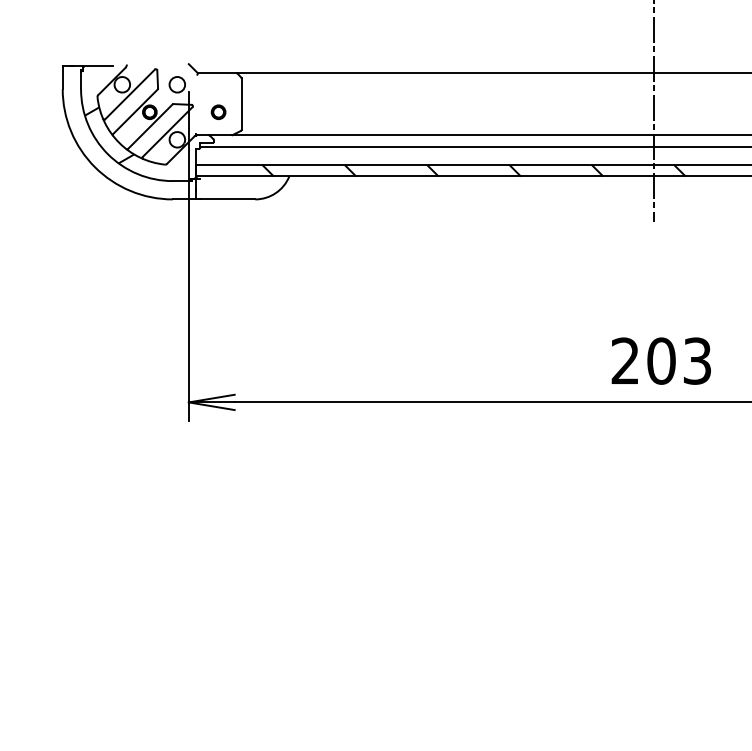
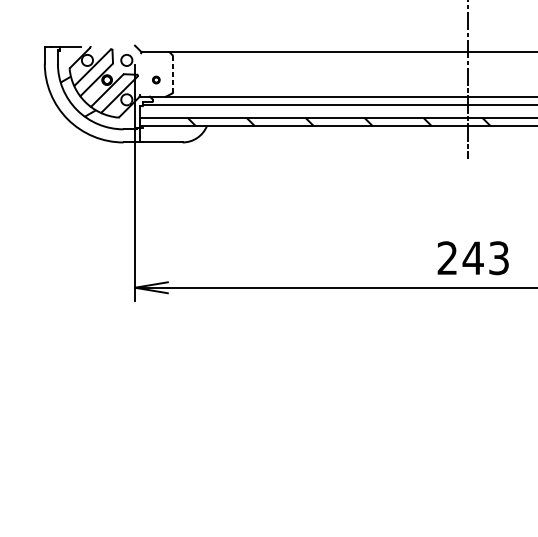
line: (241, 104) -> (172, 74), solid -> dashed
part: (218, 111) -> (156, 79), size x0.7
text: (661, 360) -> (473, 257), 203 -> 243

